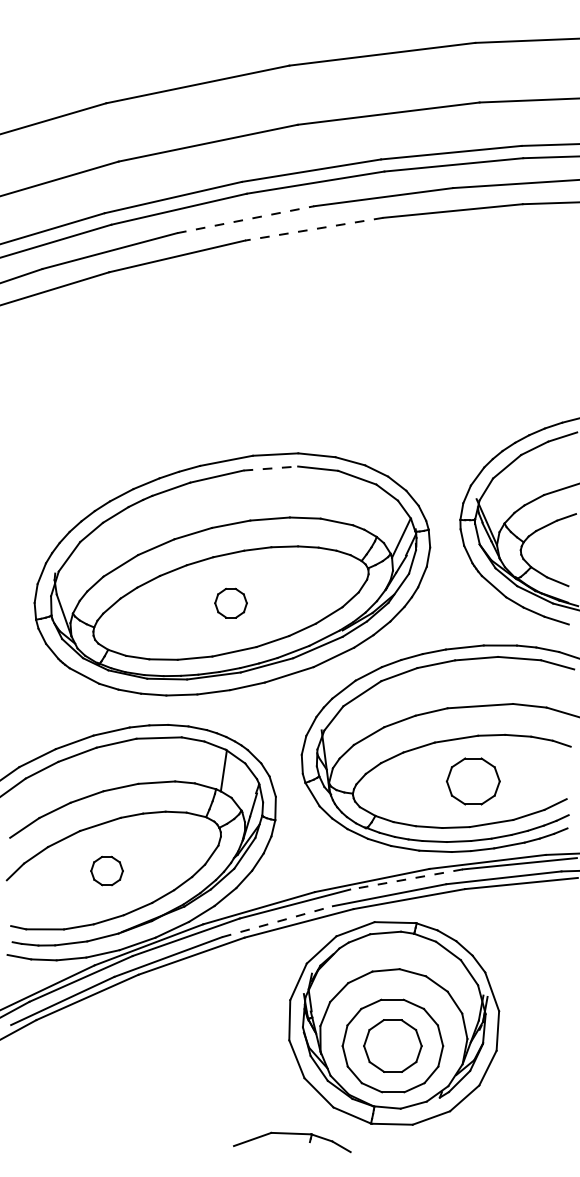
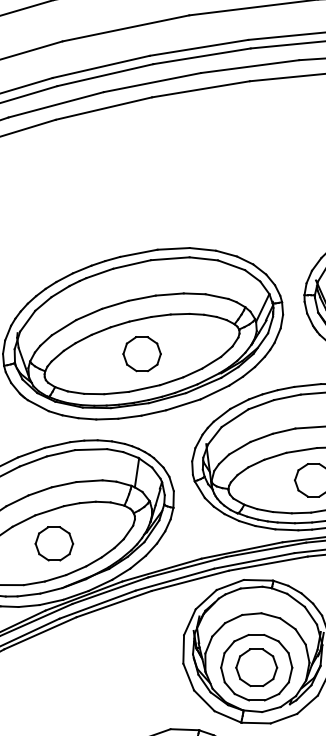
line: (245, 219) -> (152, 82), dashed -> solid
line: (313, 229) -> (200, 89), dashed -> solid
line: (271, 468) -> (170, 258), dashed -> solid
part: (230, 603) -> (141, 354), size x1.67
part: (106, 870) -> (53, 543), size x1.67
line: (406, 879) -> (266, 549), dashed -> solid
line: (277, 921) -> (174, 579), dashed -> solid

